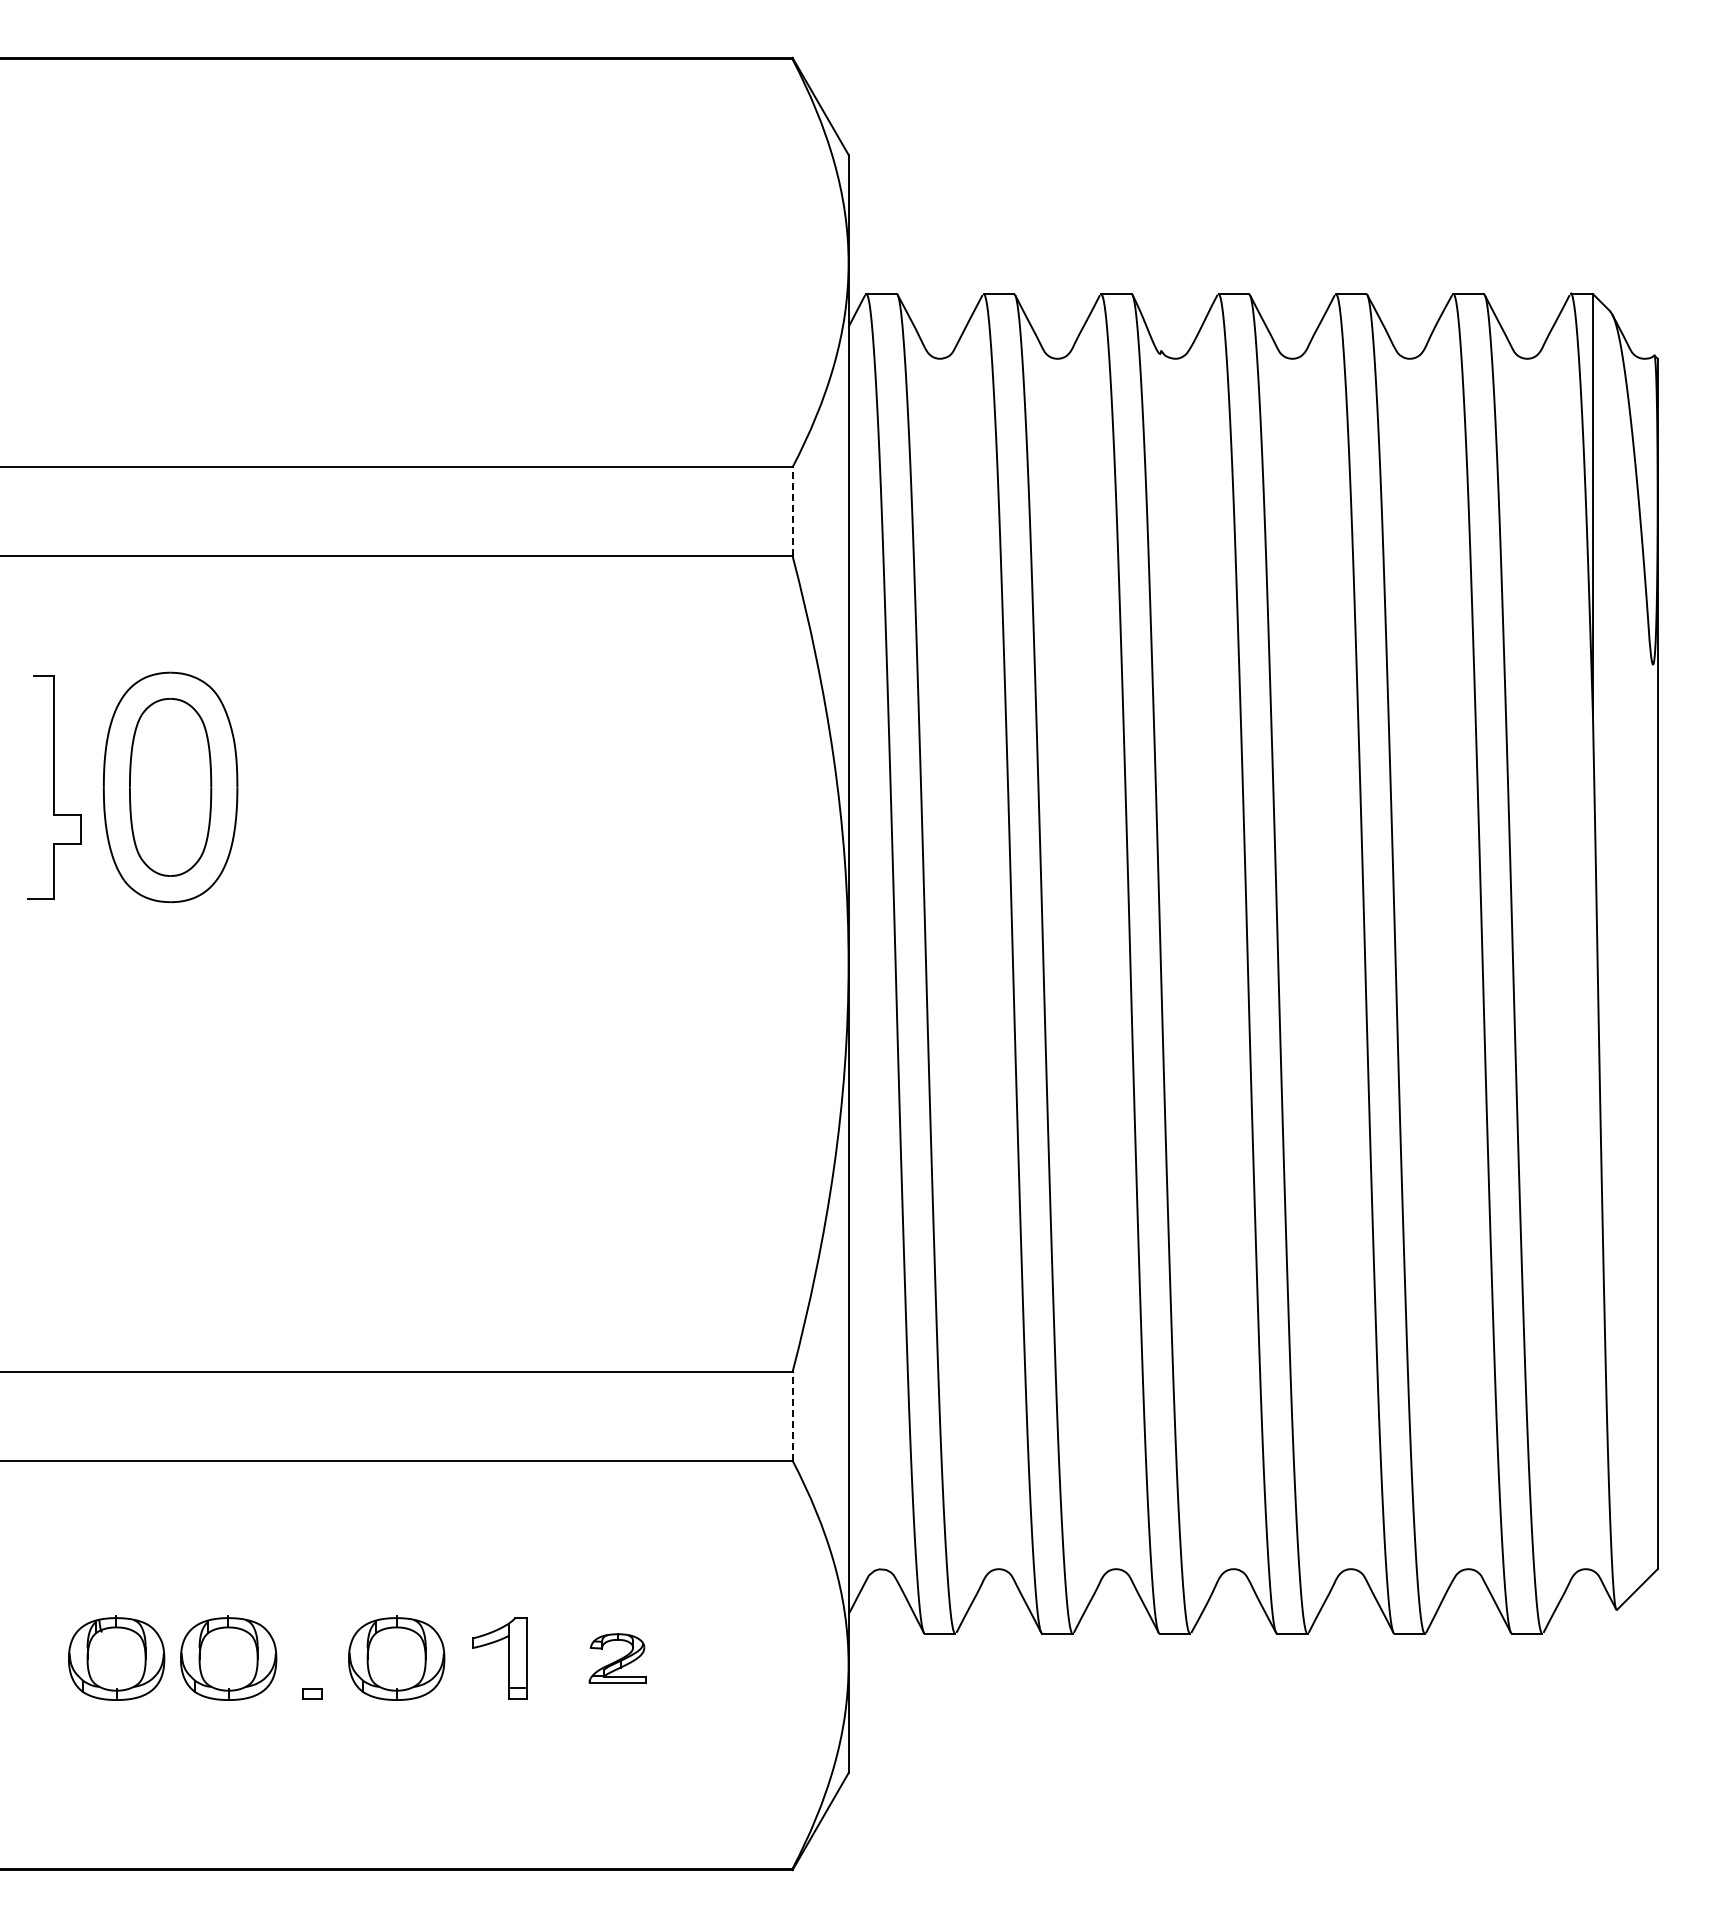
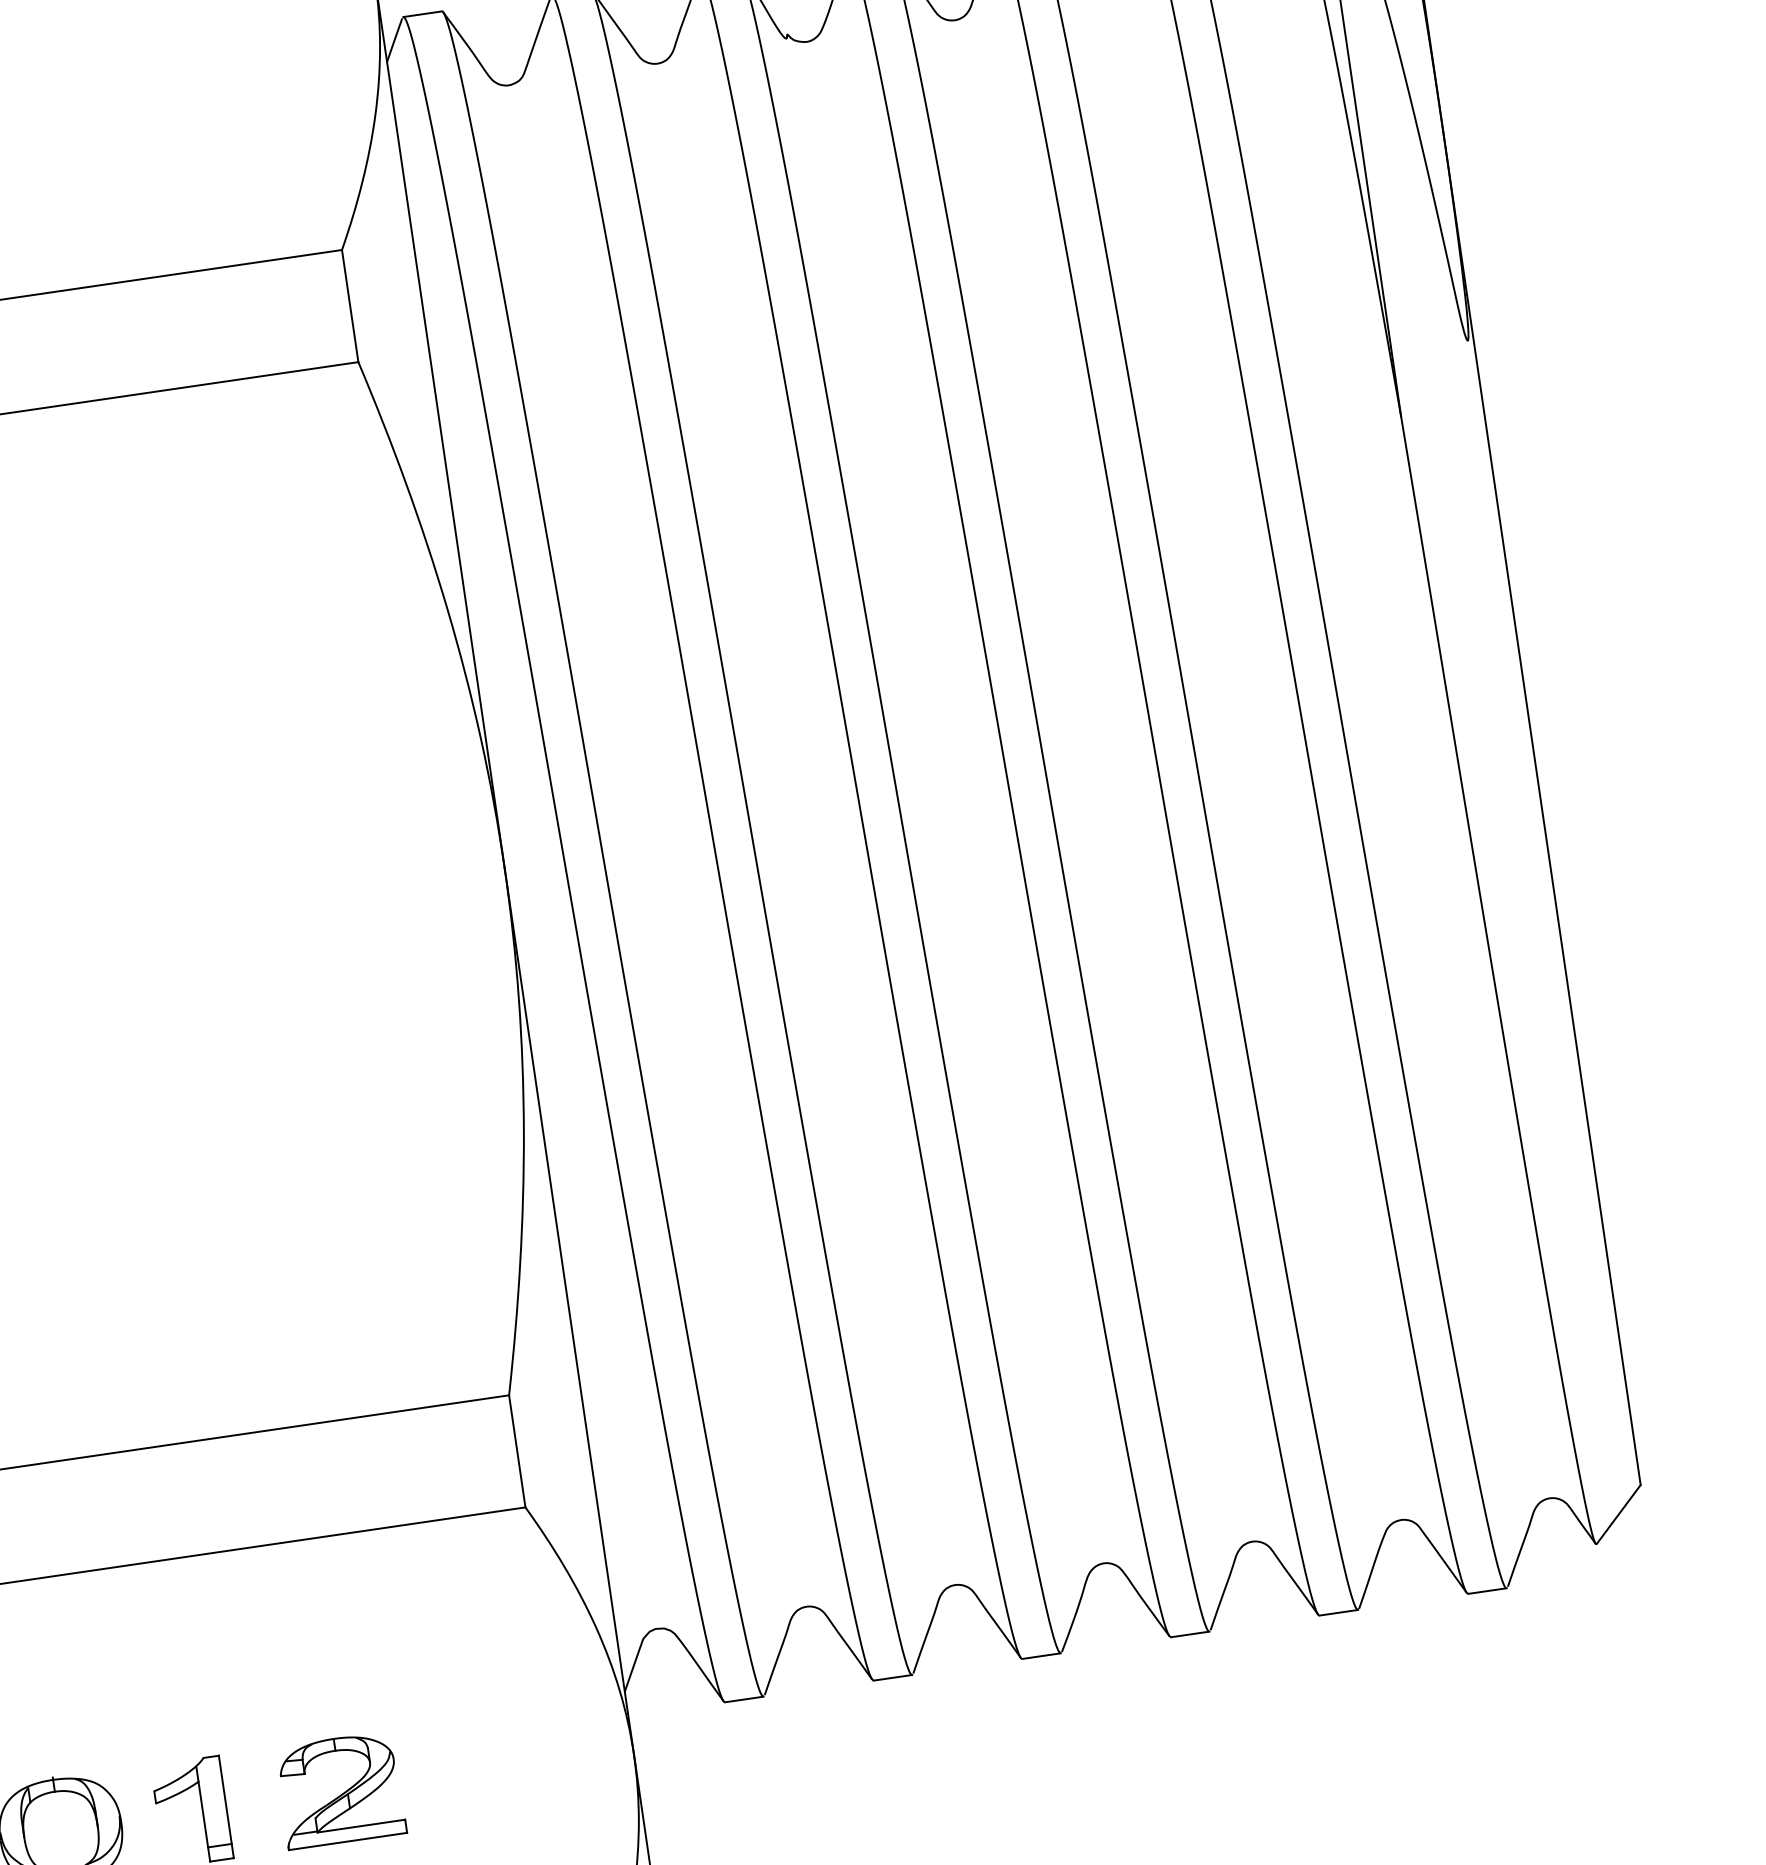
line: (792, 511) -> (350, 305), dashed -> solid
line: (792, 1415) -> (517, 1450), dashed -> solid
part: (617, 1658) -> (340, 1790), size x1.67

